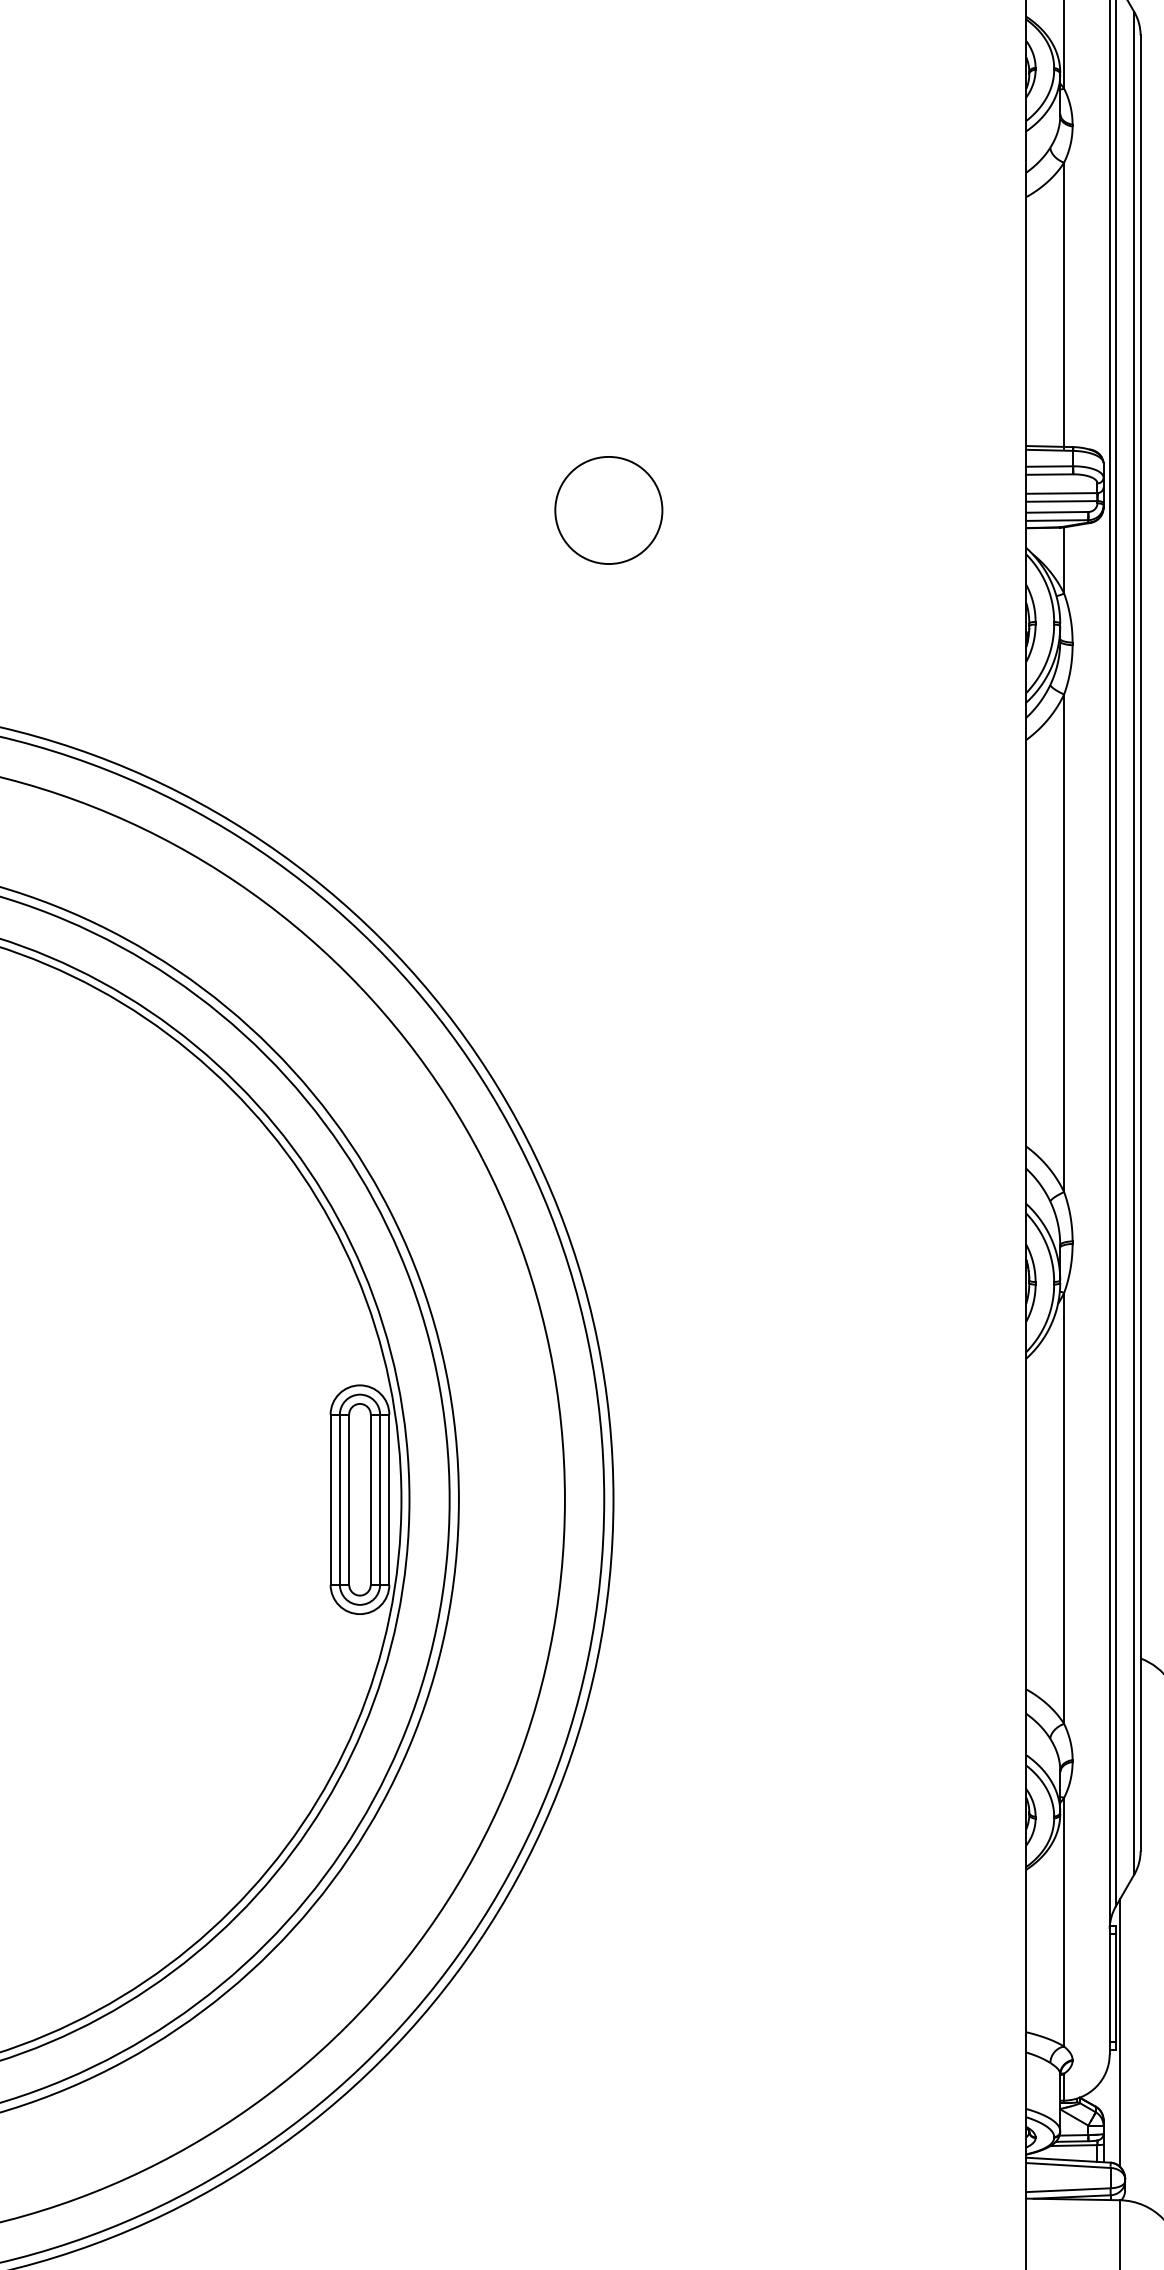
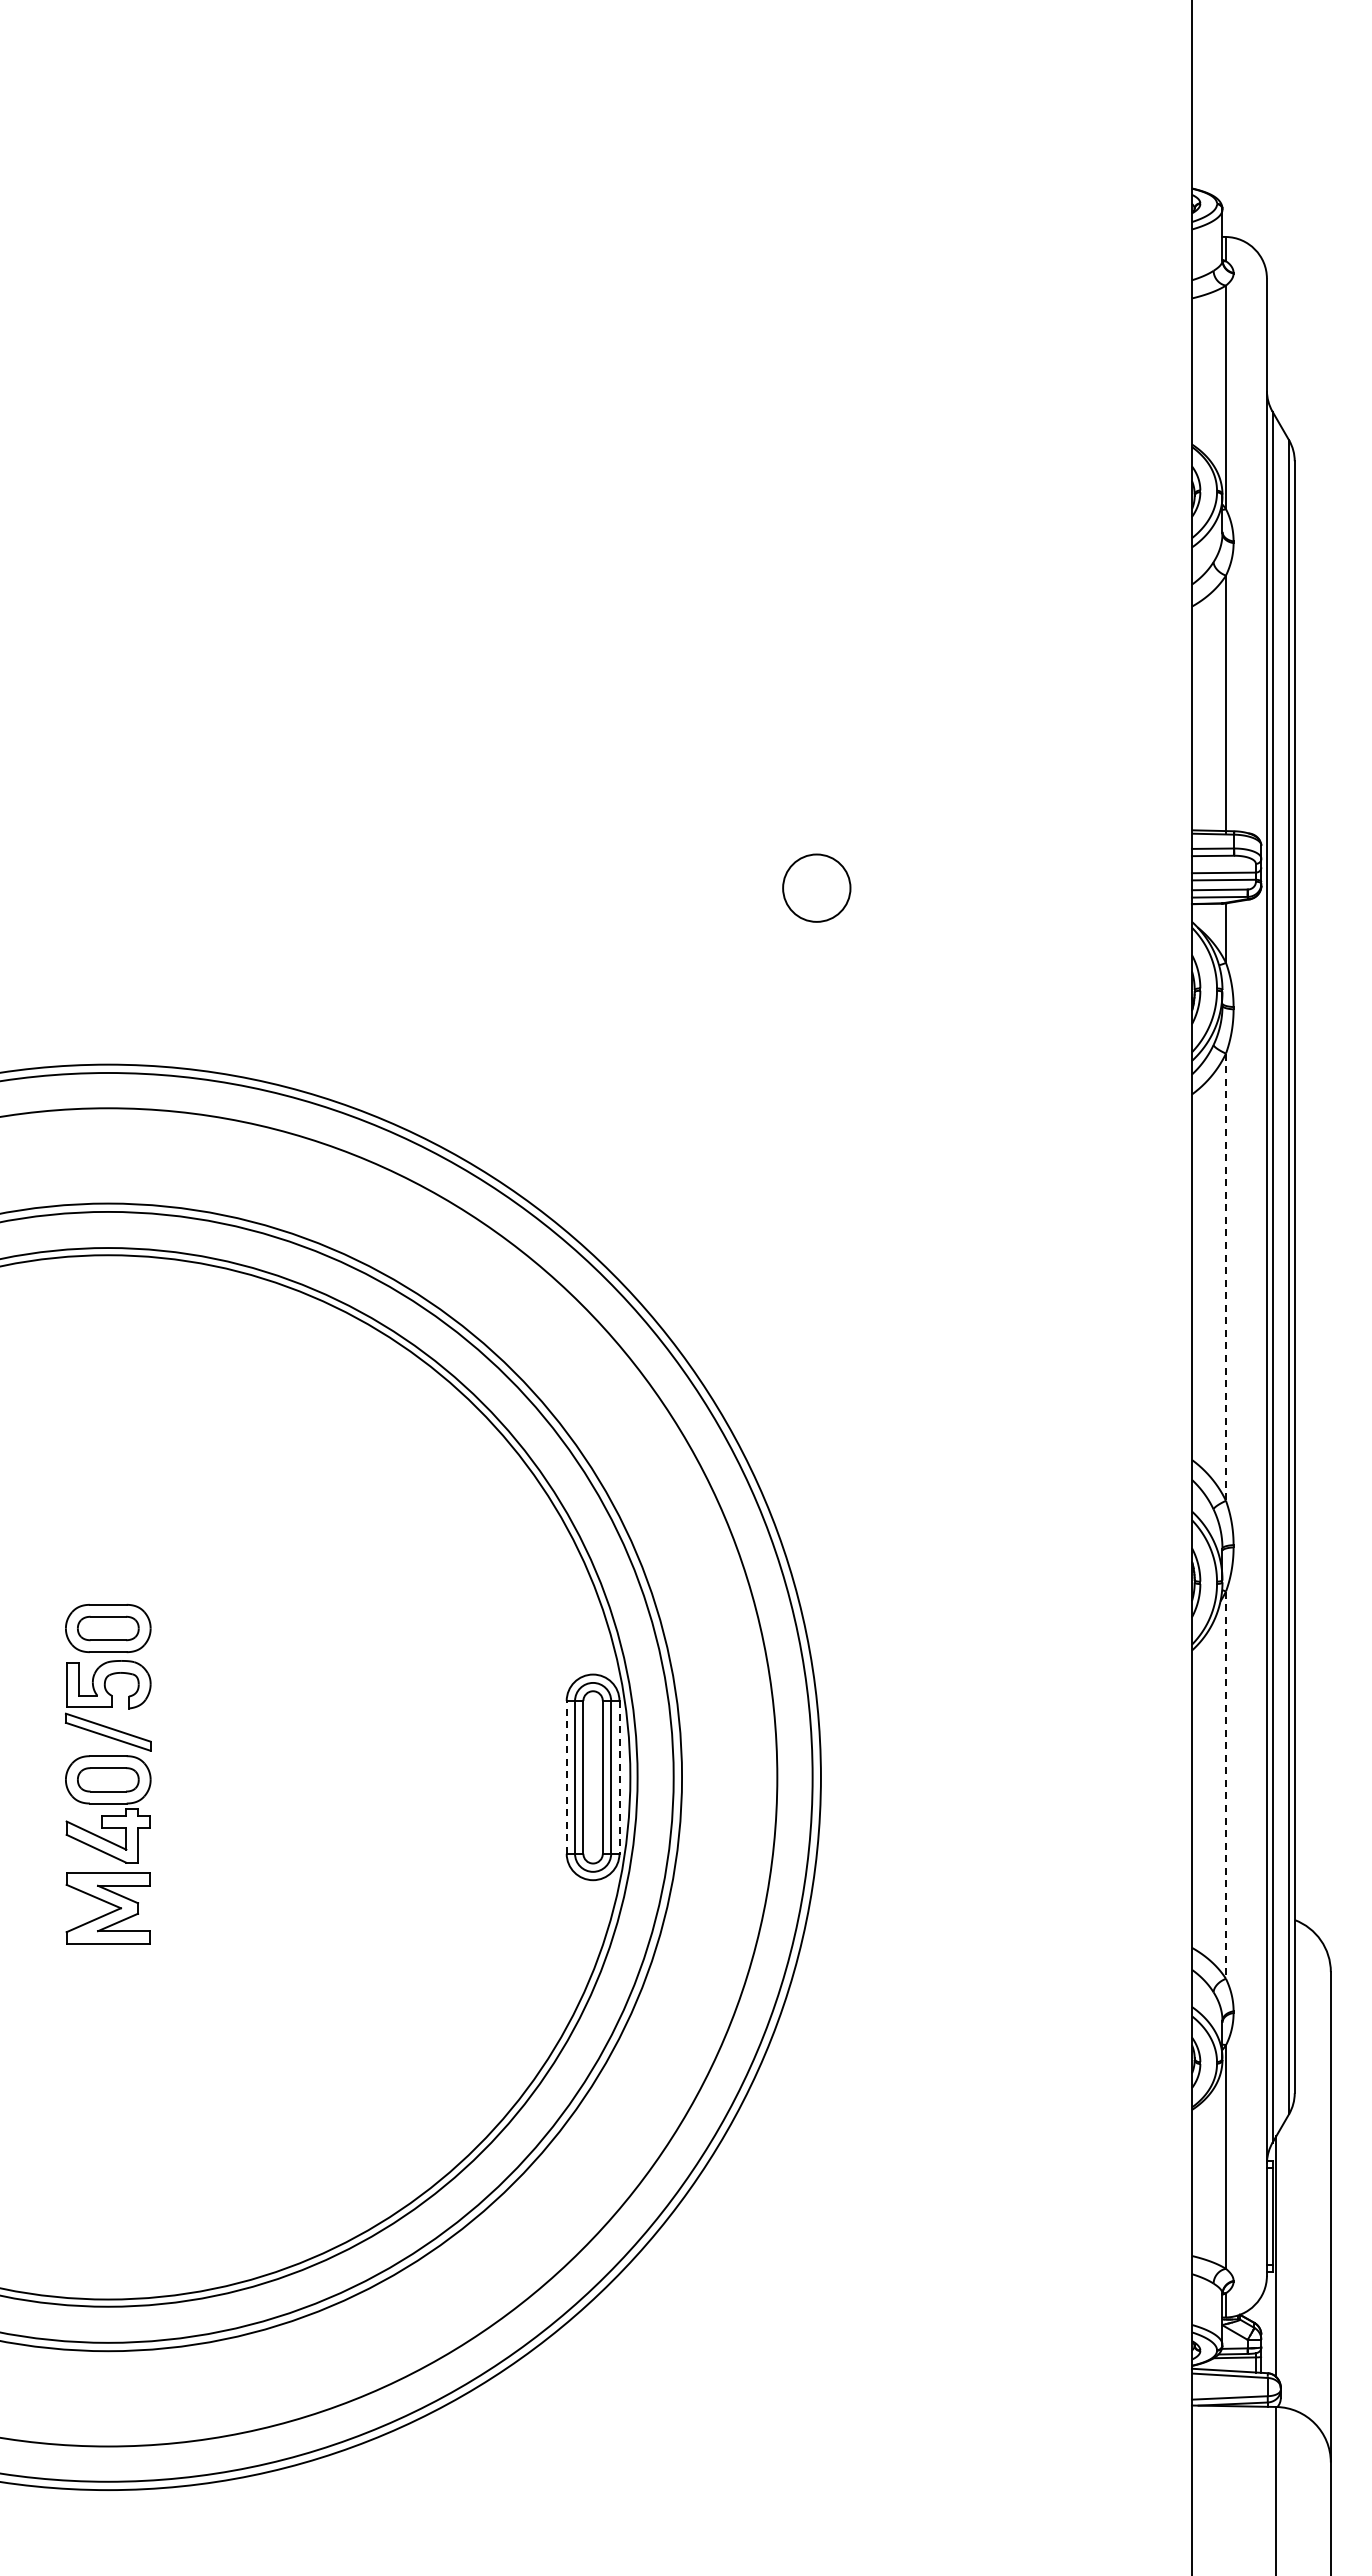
circle: (608, 510) -> (816, 888), size x0.7
line: (1063, 943) -> (1225, 1277), solid -> dashed
line: (330, 1498) -> (566, 1776), solid -> dashed
line: (389, 1499) -> (619, 1777), solid -> dashed
line: (1063, 1508) -> (1225, 1785), solid -> dashed

